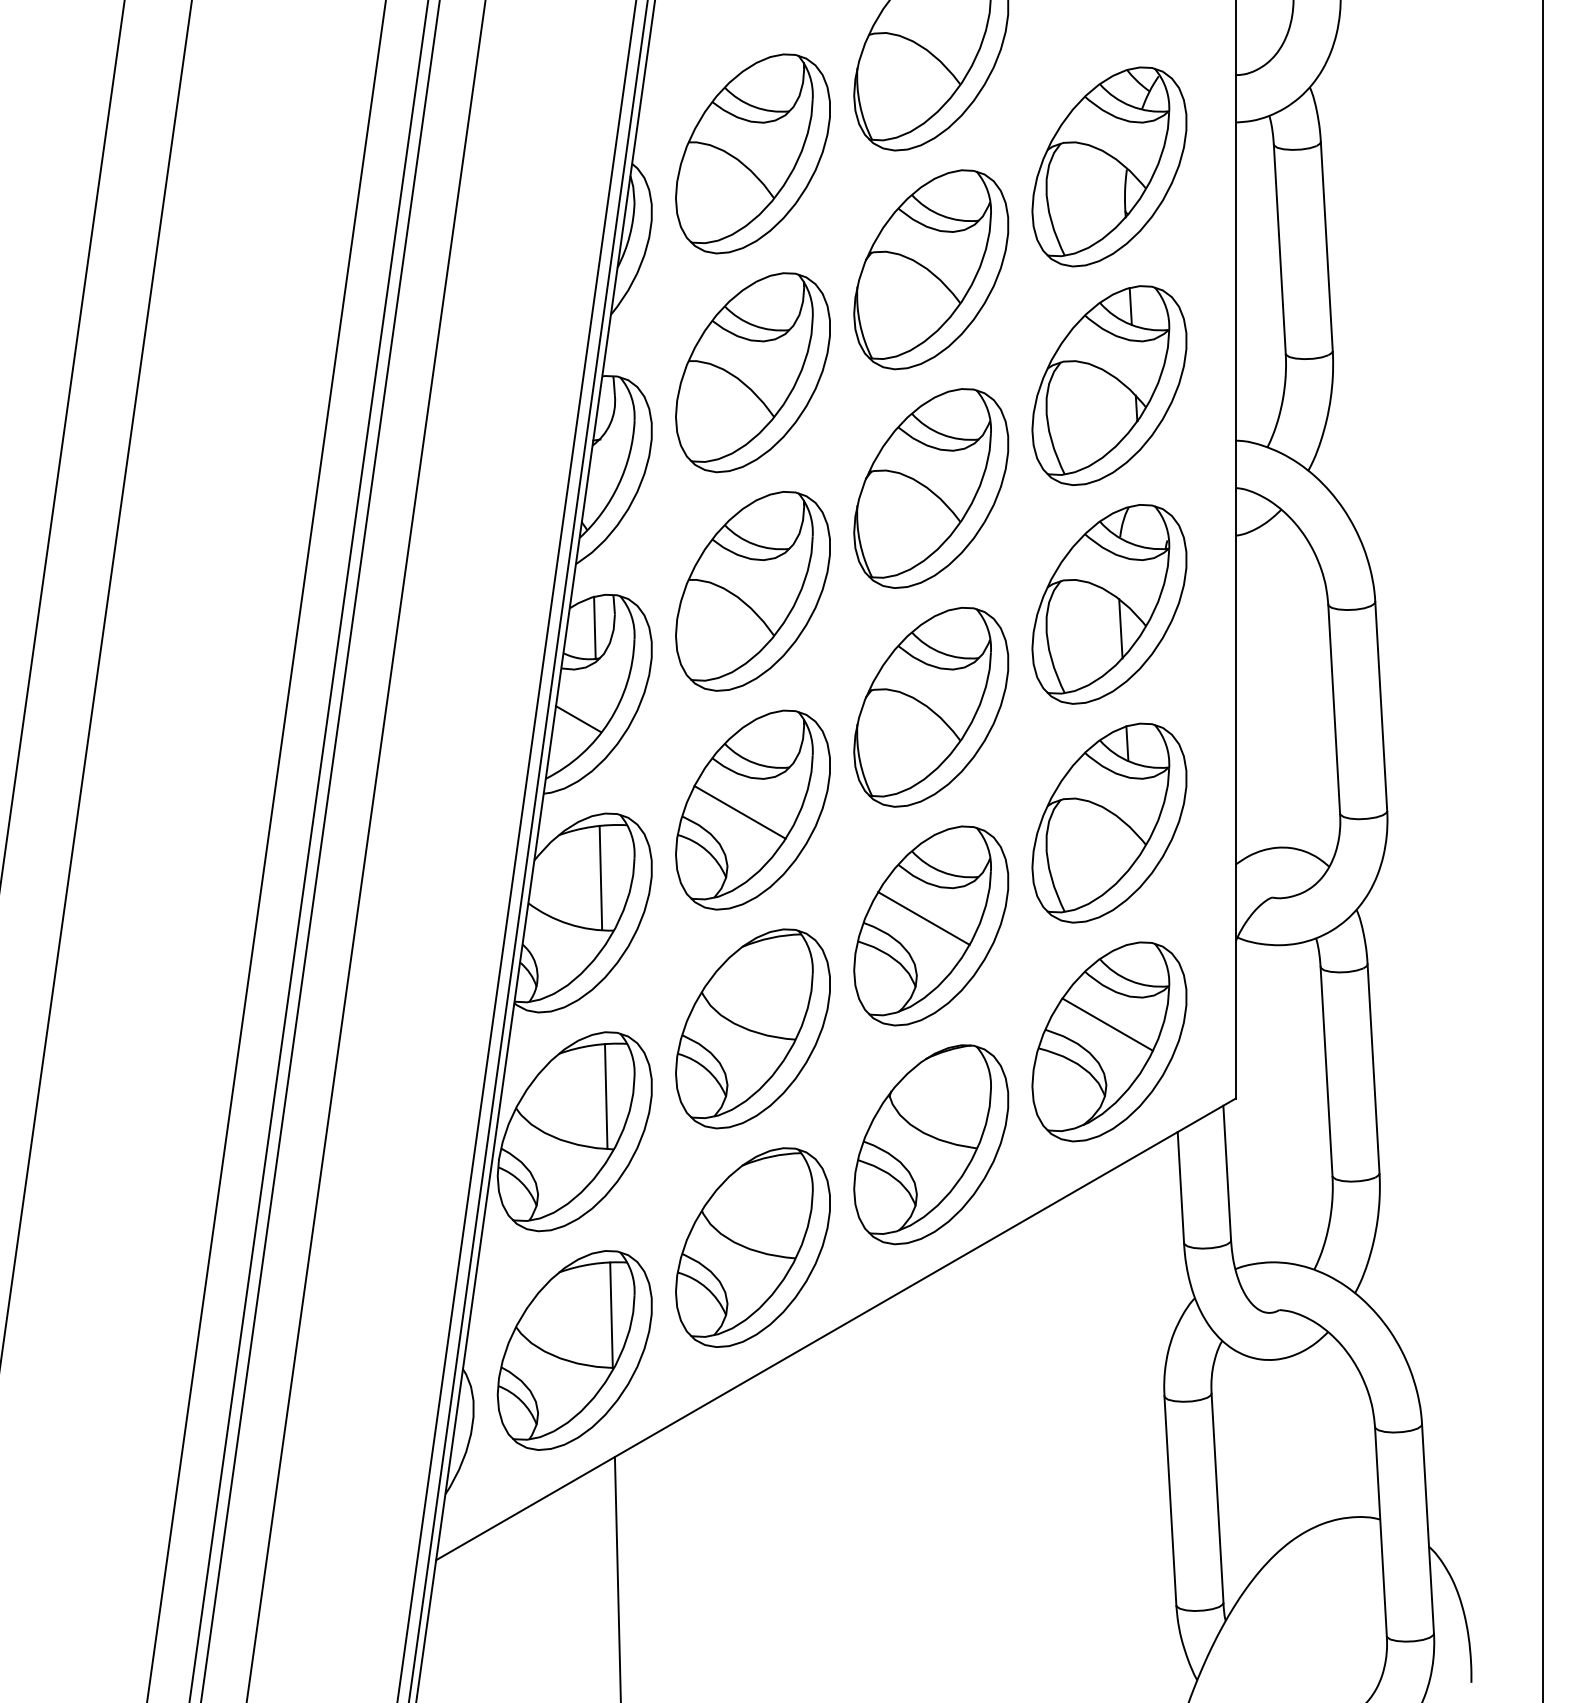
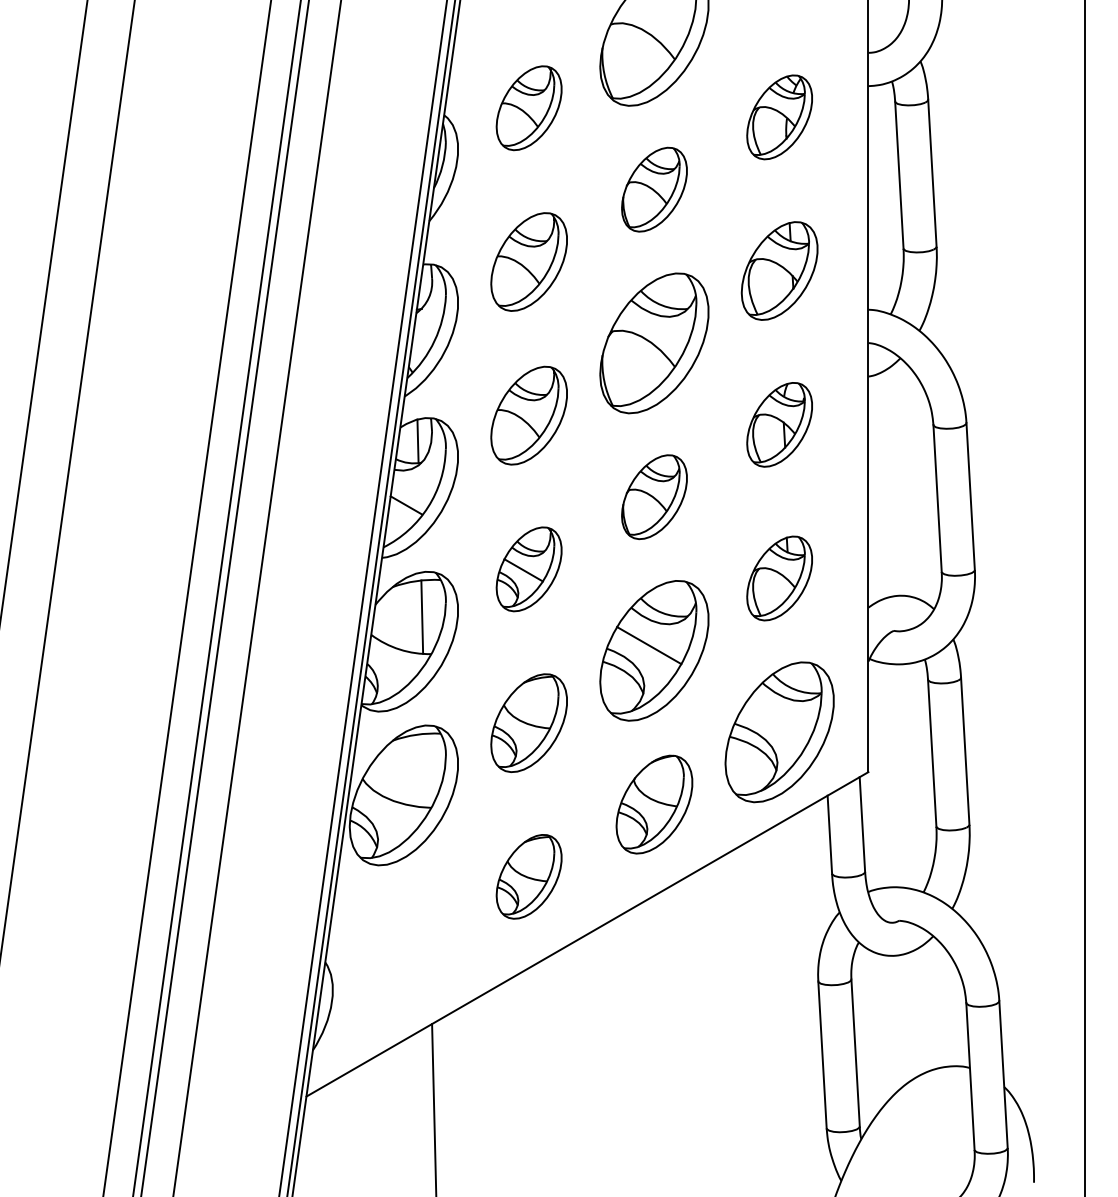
part: (752, 153) -> (528, 107), size x0.6
part: (1109, 166) -> (779, 117), size x0.6
part: (931, 269) -> (654, 189), size x0.6
part: (752, 372) -> (528, 261), size x0.7
part: (1109, 385) -> (779, 270), size x0.7
part: (752, 591) -> (528, 415), size x0.7
part: (1109, 604) -> (779, 424), size x0.6
part: (931, 707) -> (654, 497), size x0.6
part: (752, 809) -> (528, 568), size x0.6
part: (1109, 822) -> (779, 578), size x0.6
line: (1107, 1024) -> (778, 720), removed
part: (752, 1028) -> (528, 722), size x0.7
line: (606, 1096) -> (426, 770), removed
part: (931, 1144) -> (654, 804), size x0.7
part: (752, 1247) -> (528, 876), size x0.6
part: (574, 1350) -> (403, 949), removed

